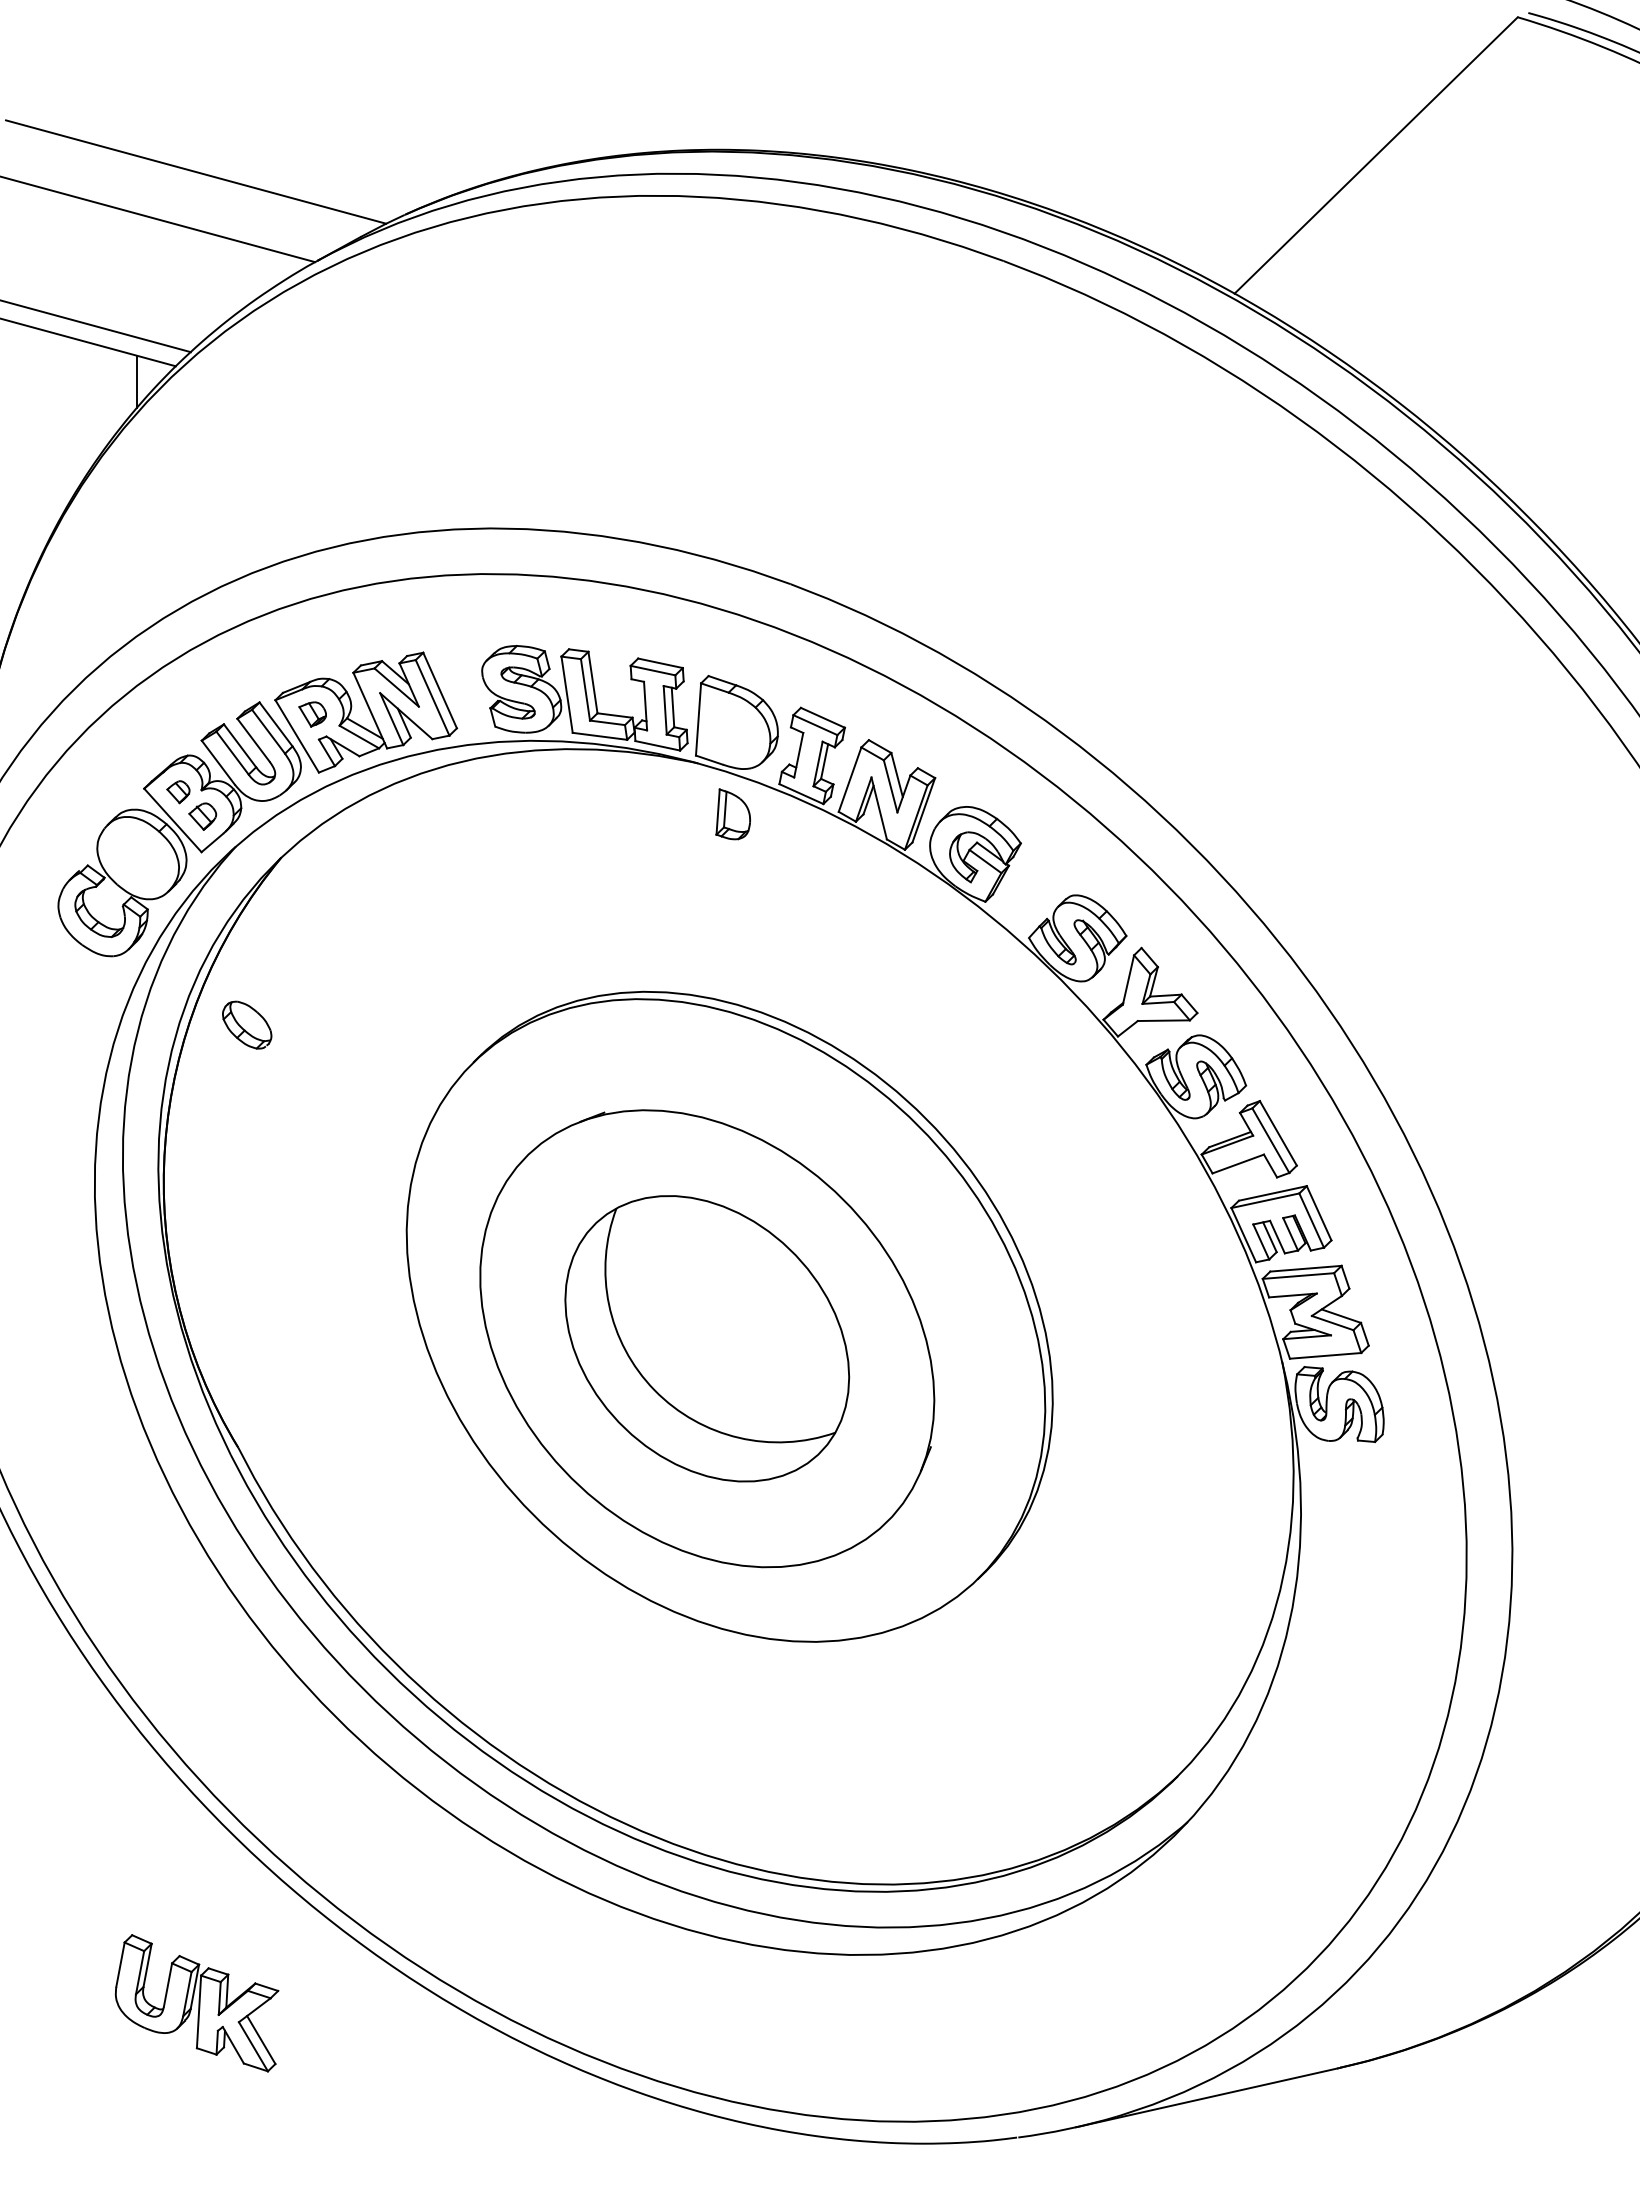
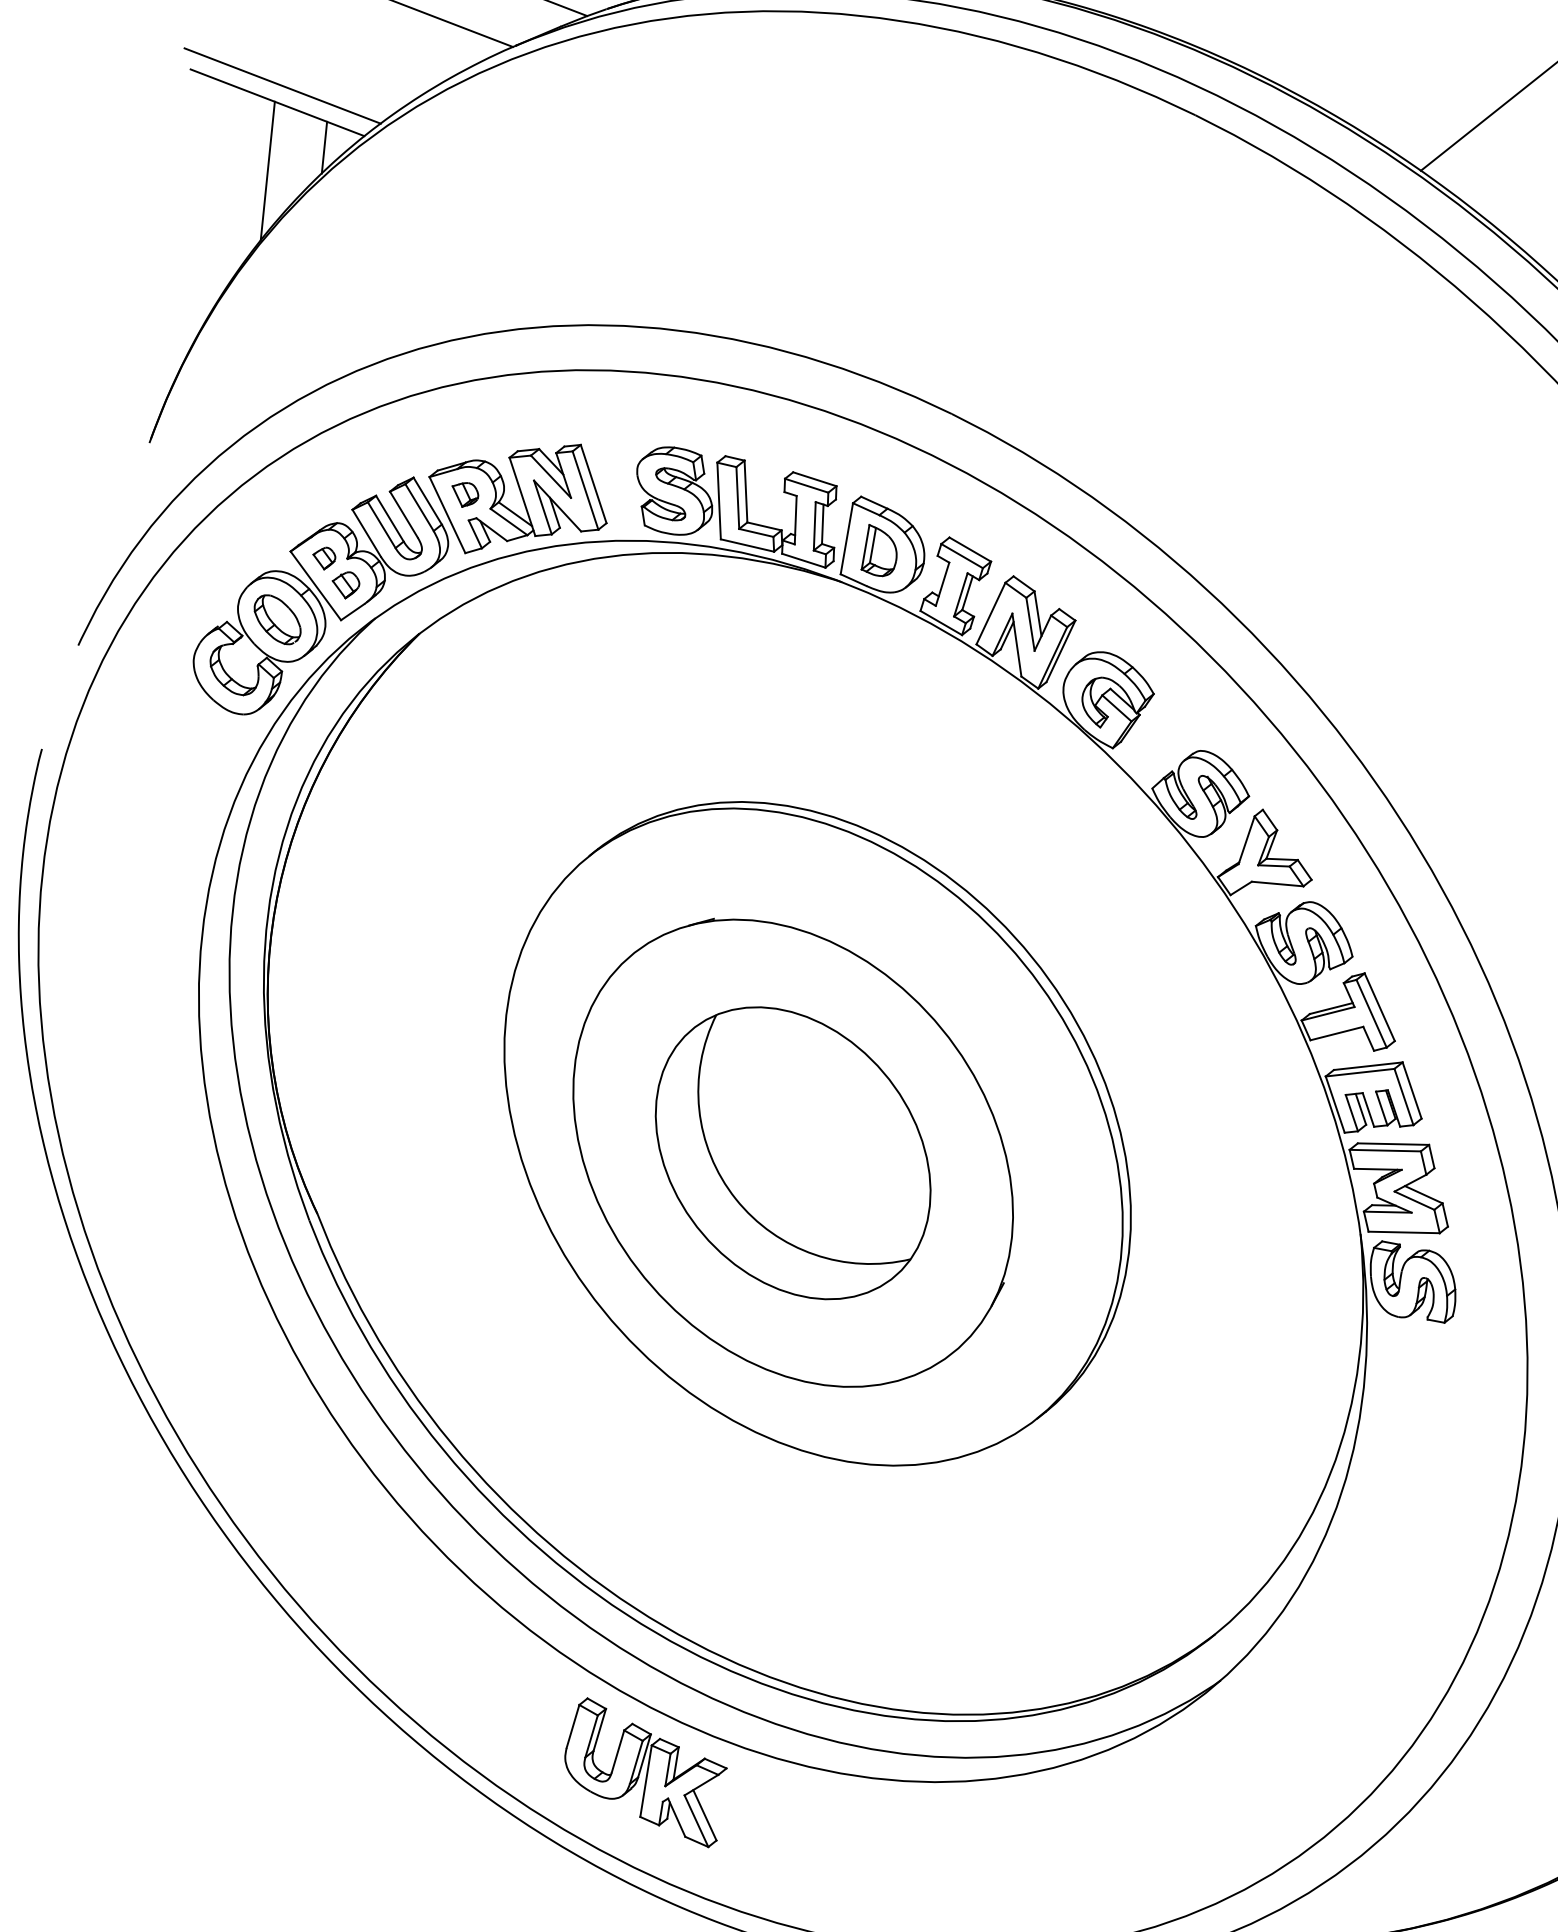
line: (82, 411) -> (267, 171), added
part: (732, 814) -> (879, 551), moved
part: (247, 1024) -> (278, 619), moved
part: (196, 2003) -> (644, 1772), moved

